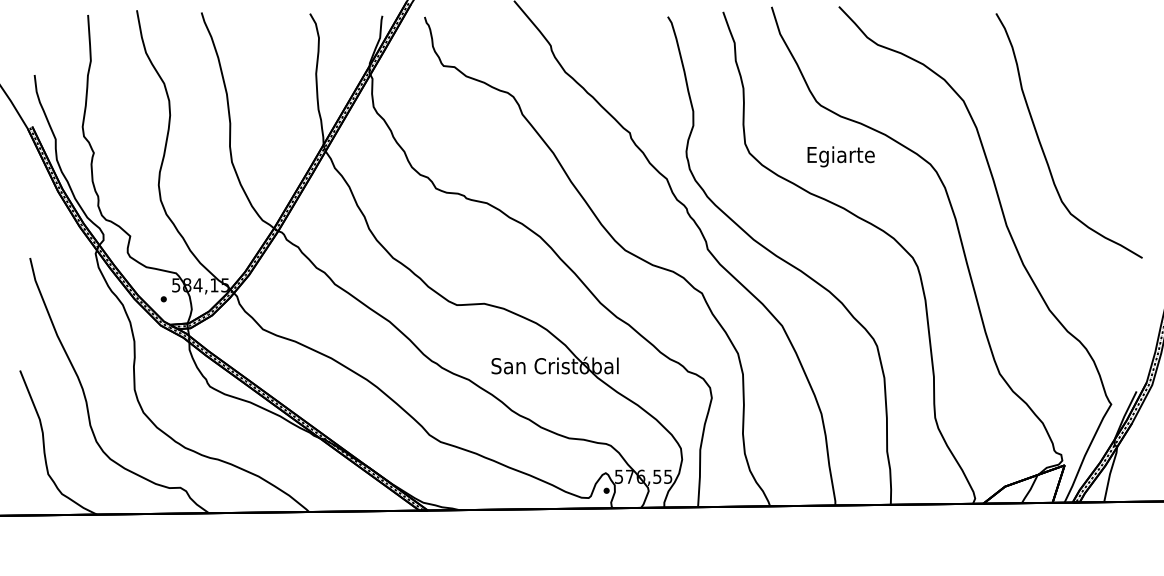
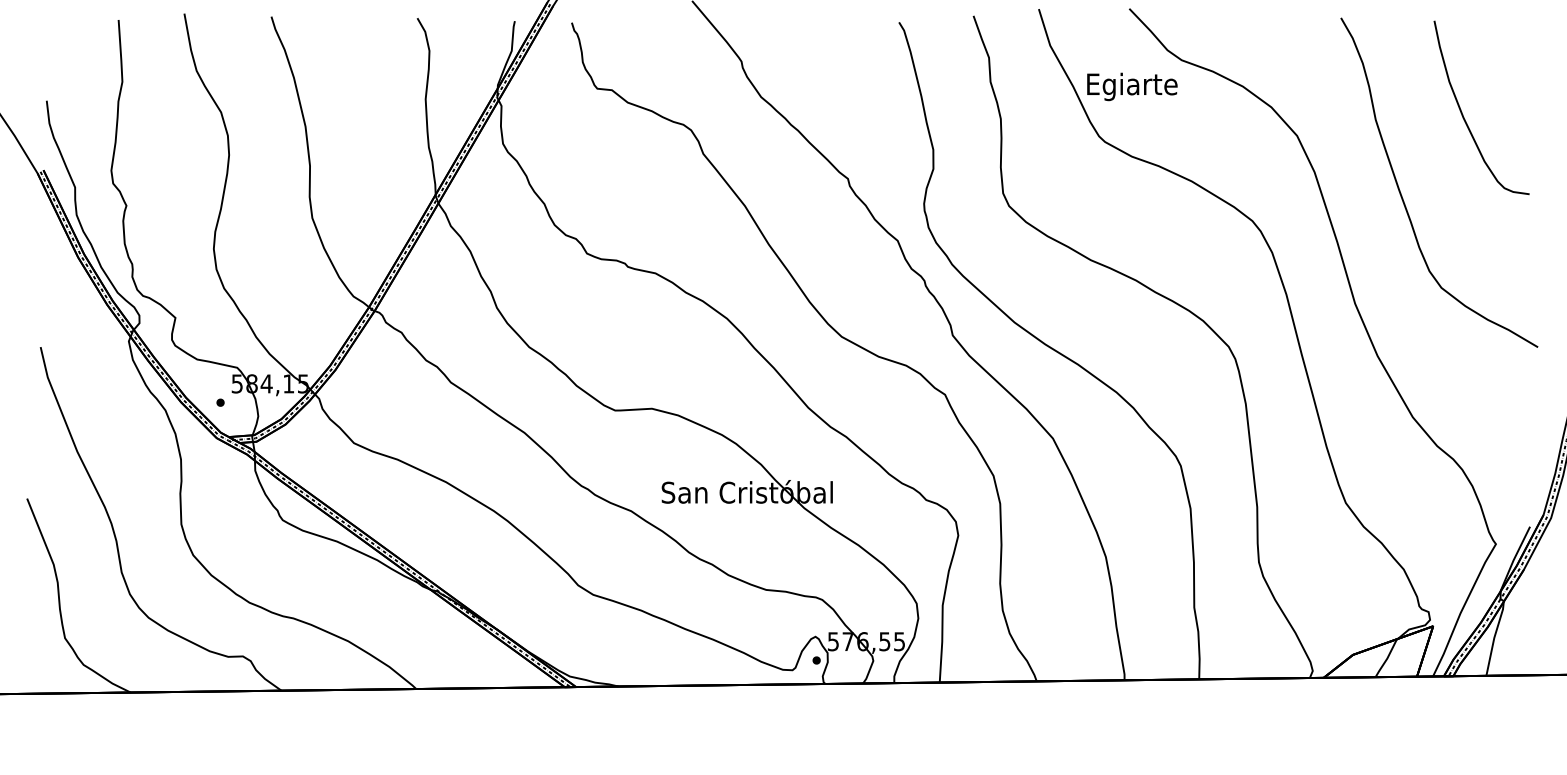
curve: (1087, 85) -> (1463, 114), added
text: (841, 156) -> (1132, 86), moved

